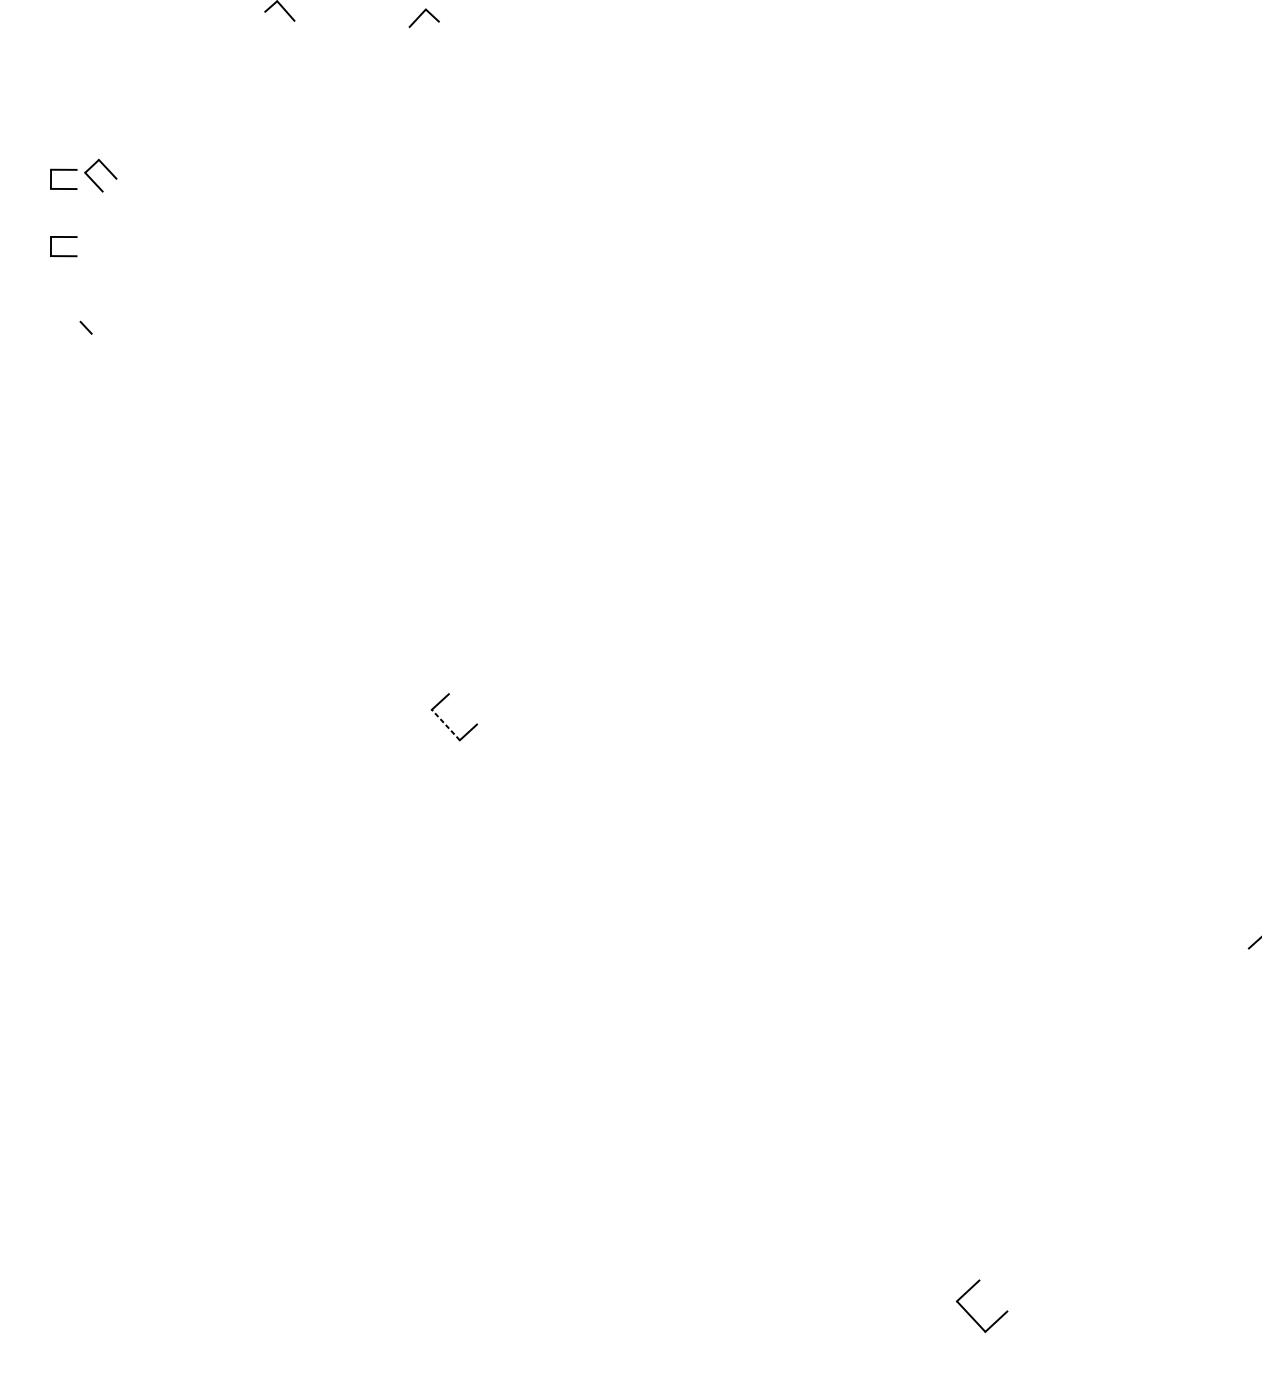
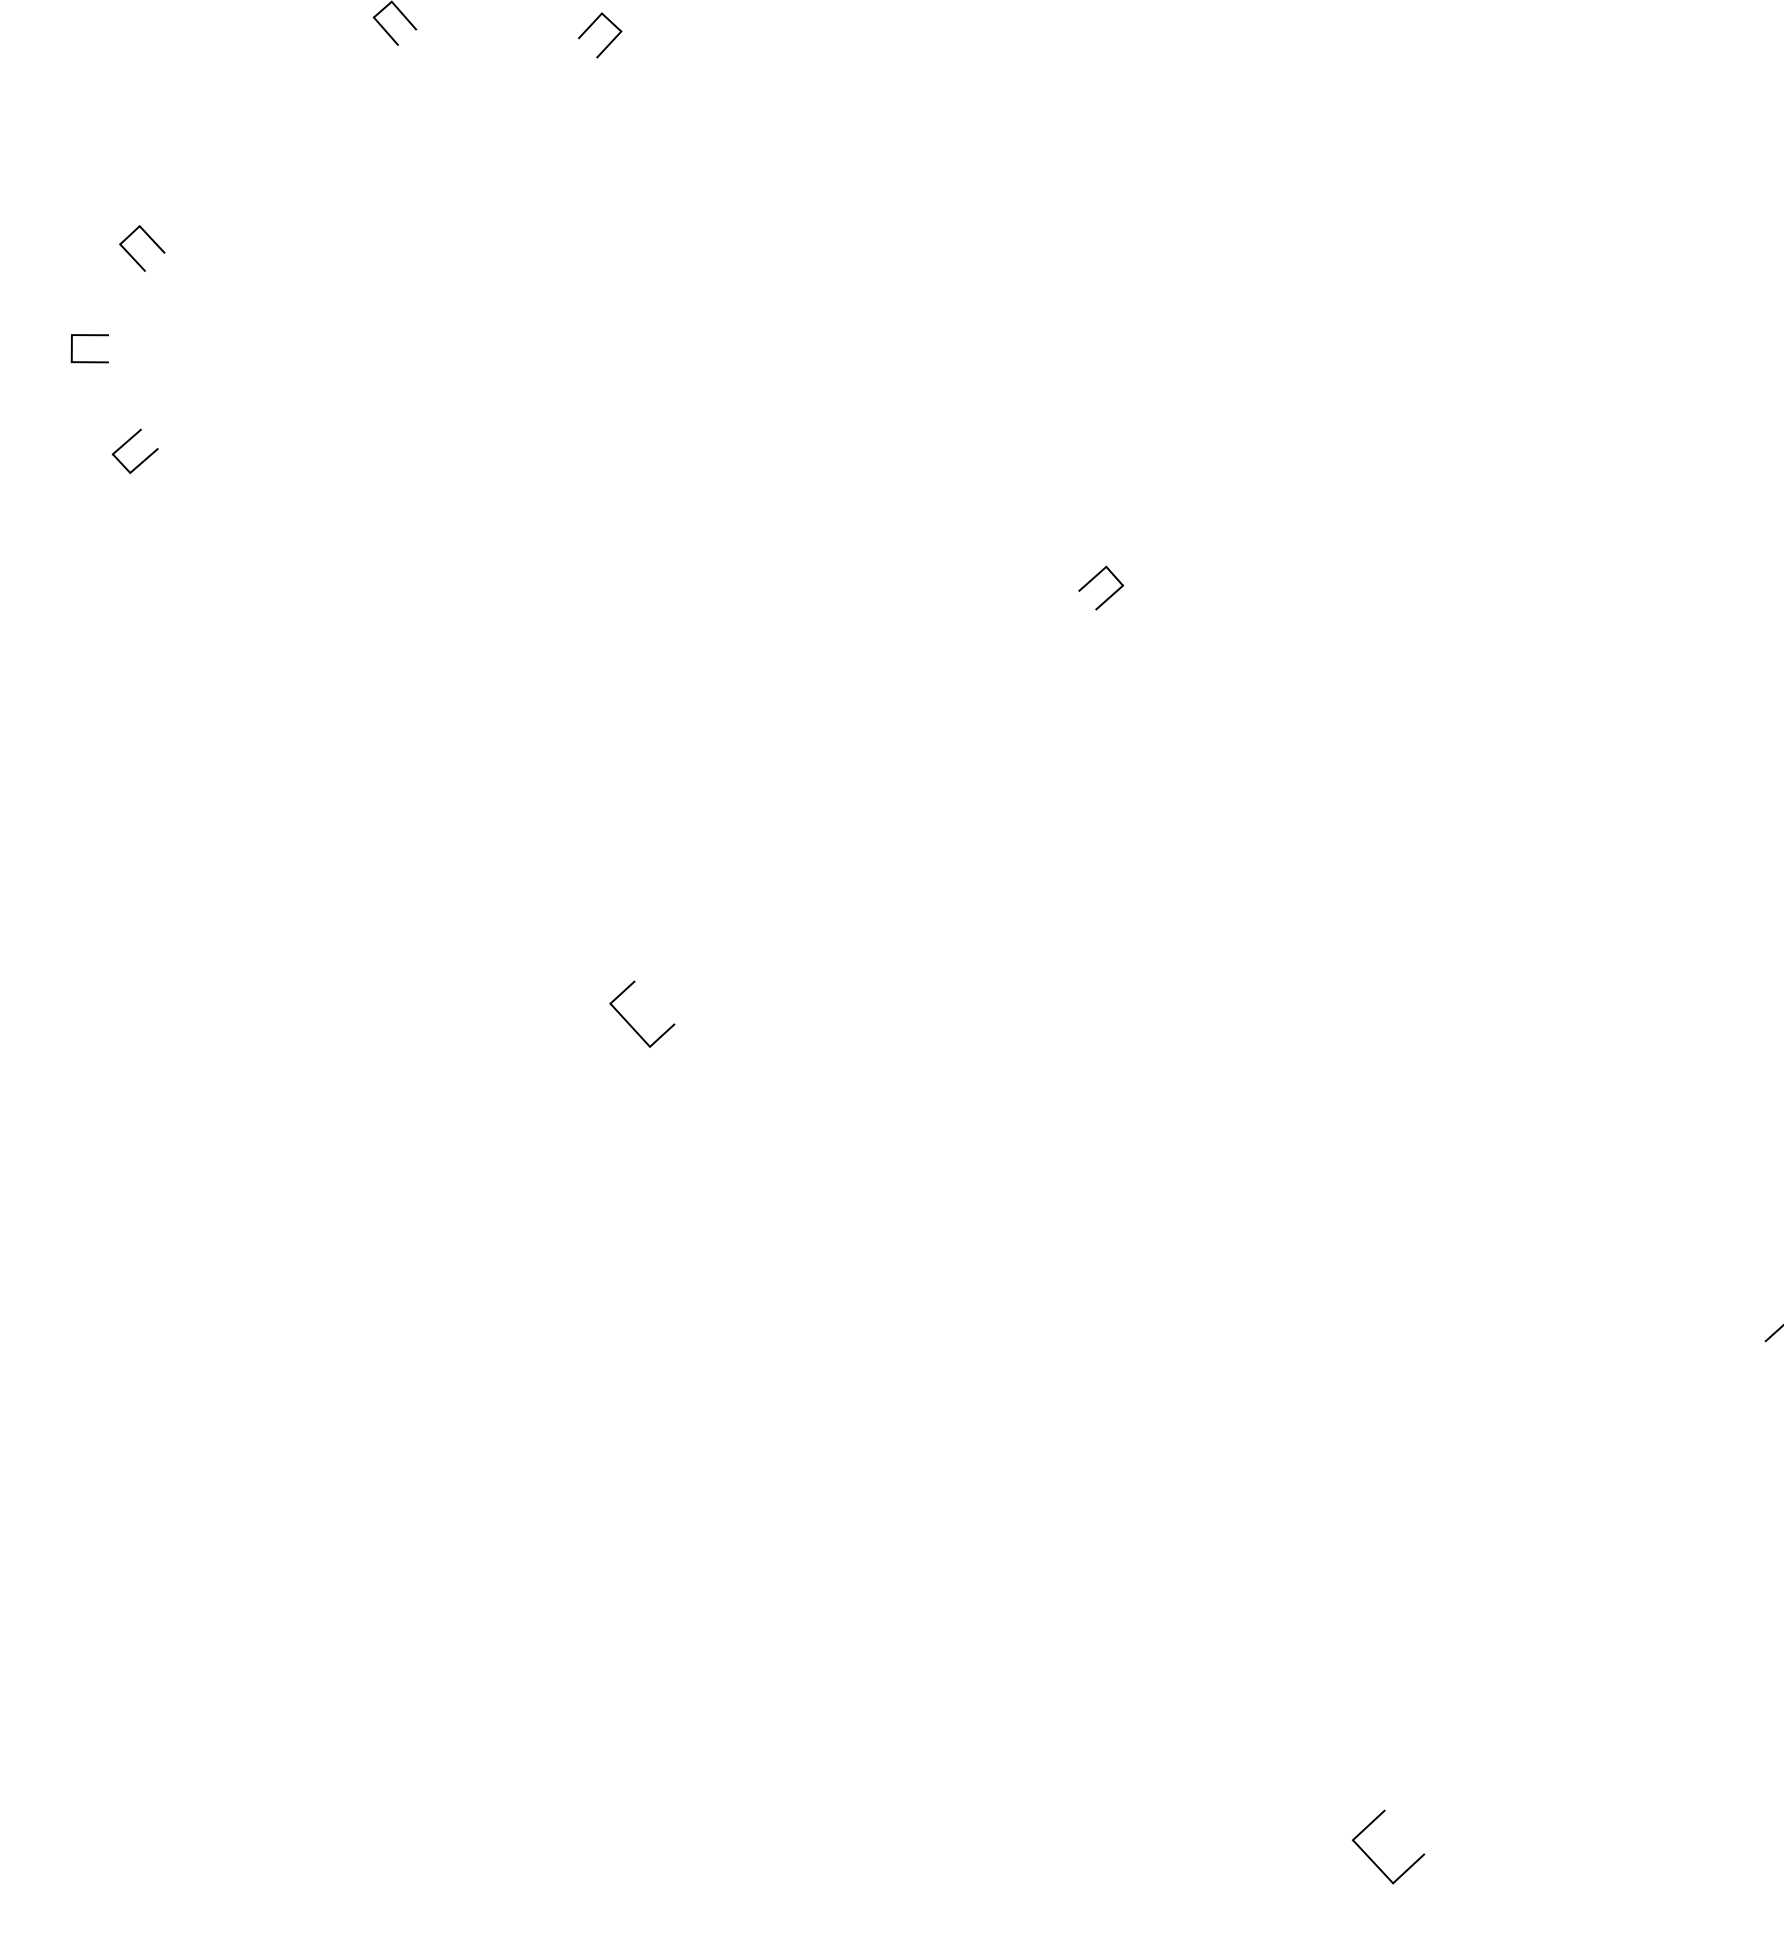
line: (272, 21) -> (385, 30), added
line: (431, 31) -> (609, 44), added
part: (64, 170) -> (90, 241), removed
line: (89, 312) -> (126, 441), added
line: (101, 325) -> (143, 460), added
part: (773, 409) -> (1093, 579), added
line: (445, 724) -> (629, 1024), dashed -> solid

